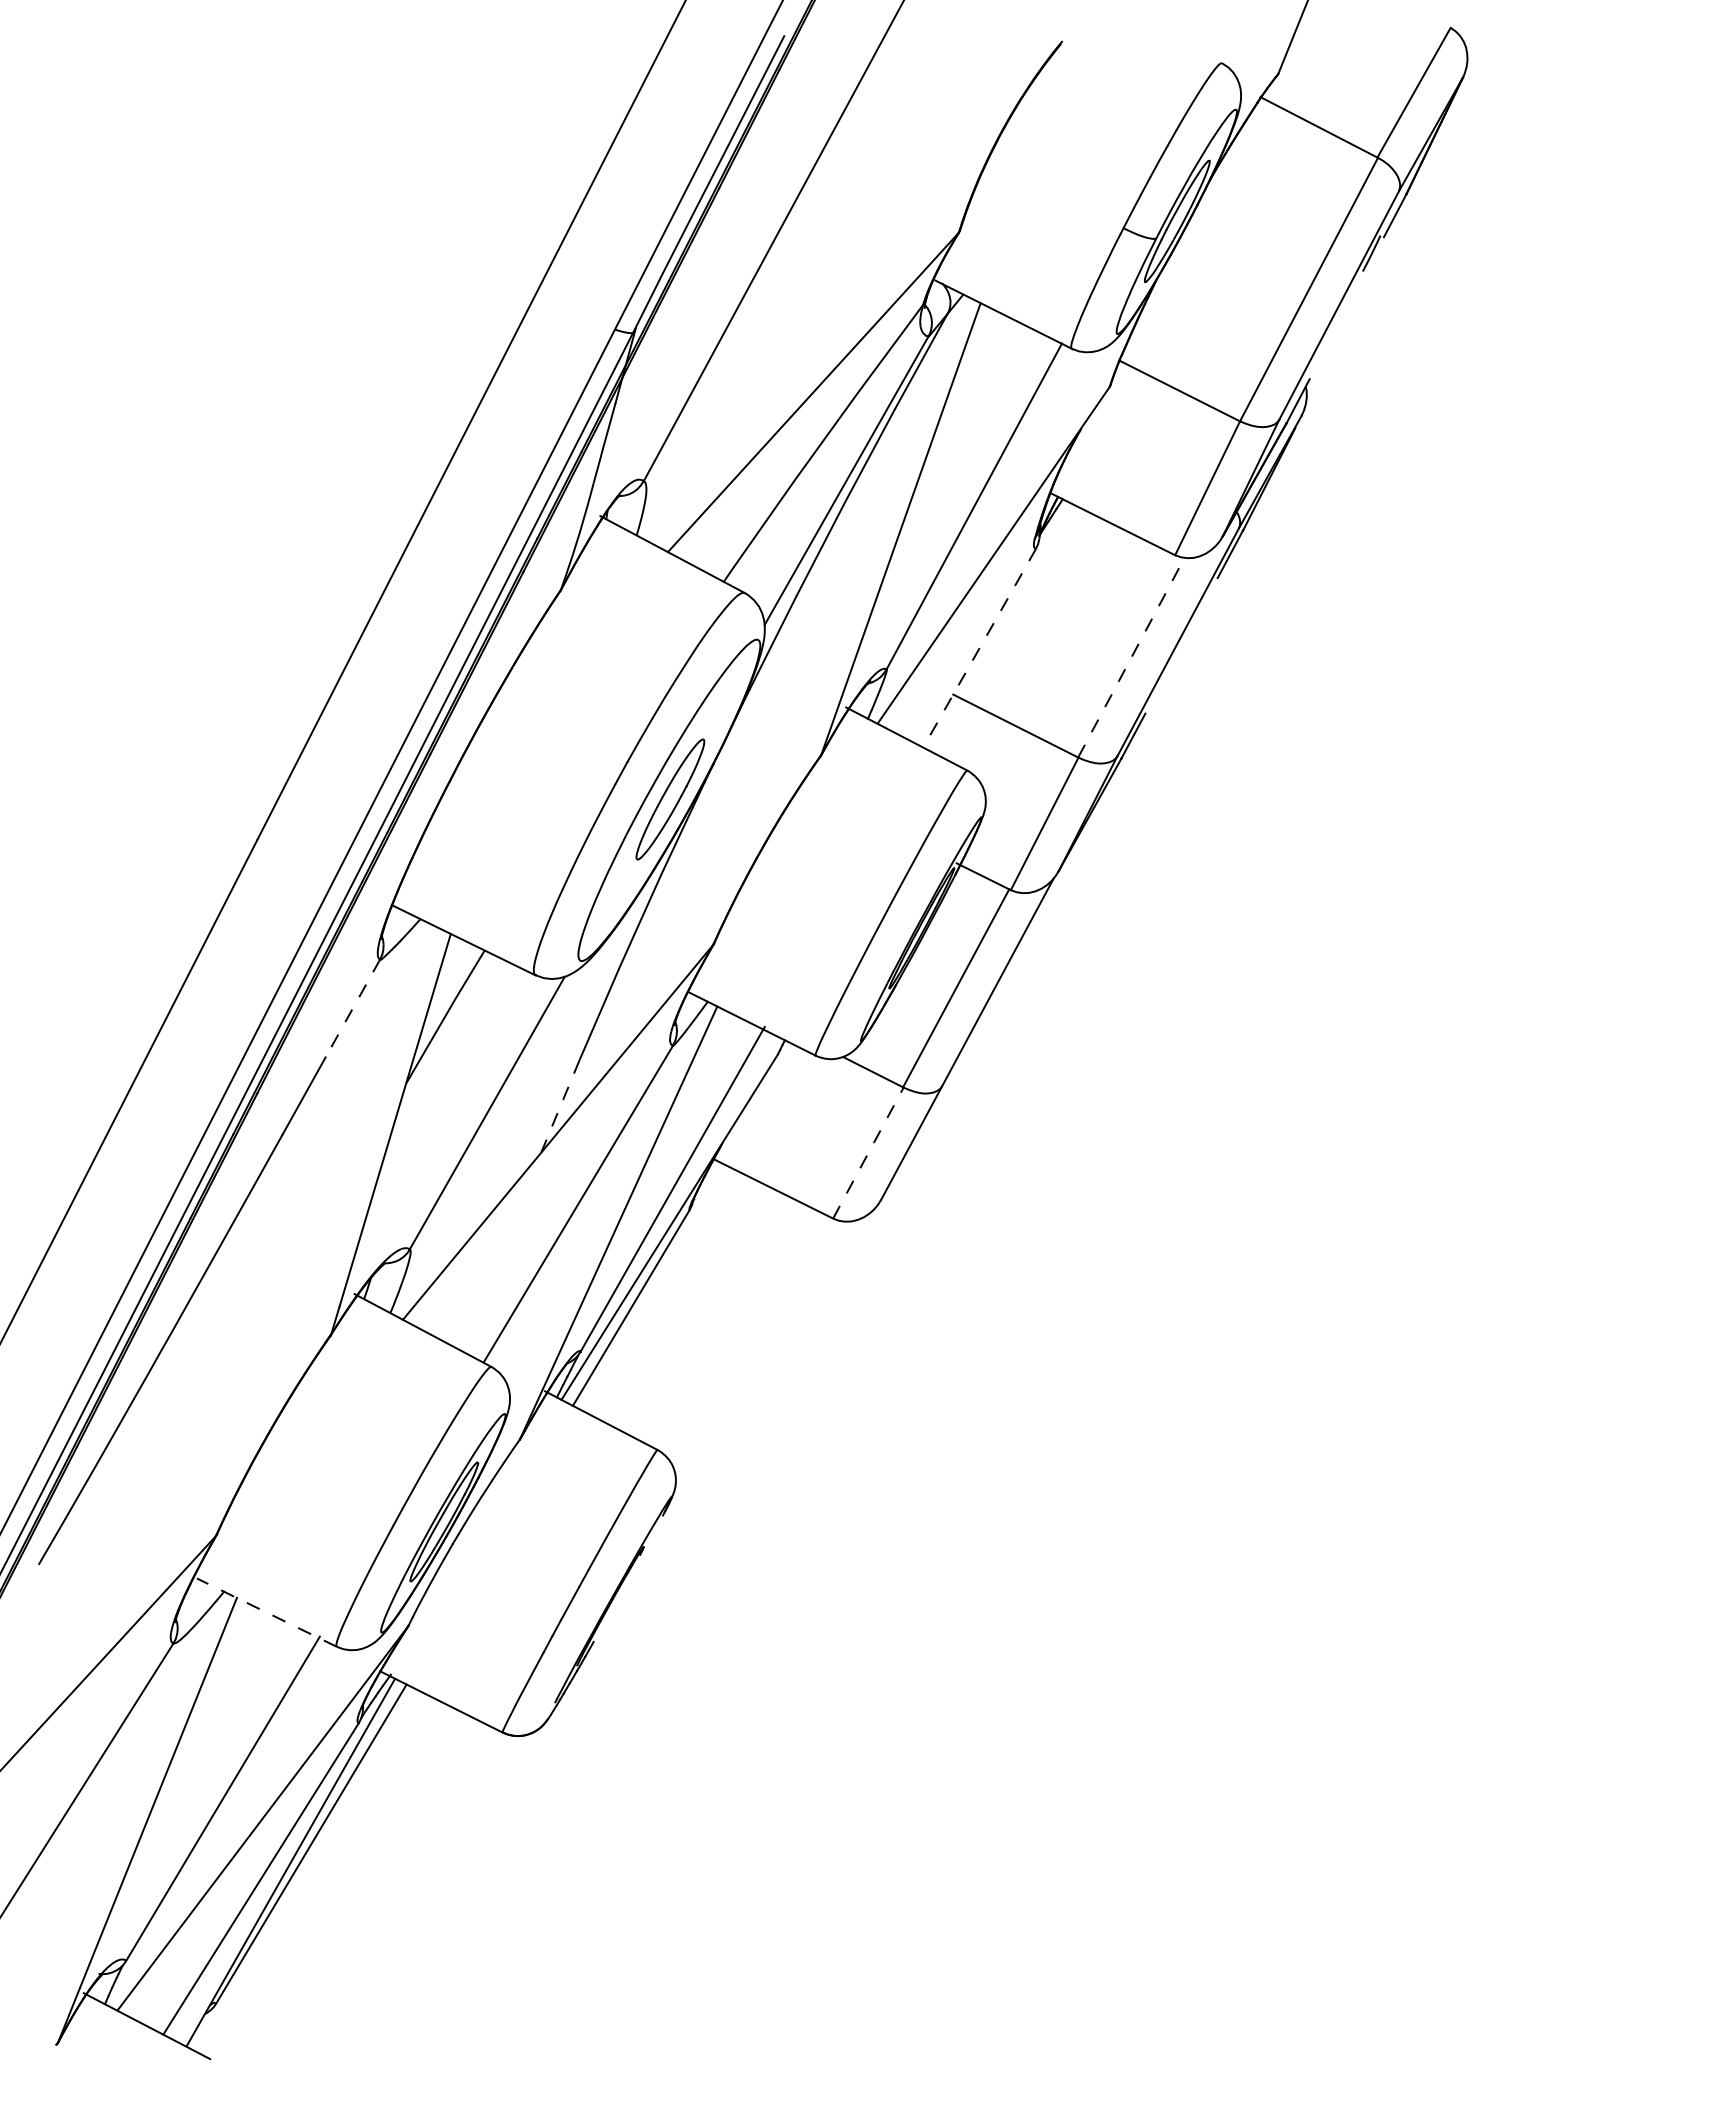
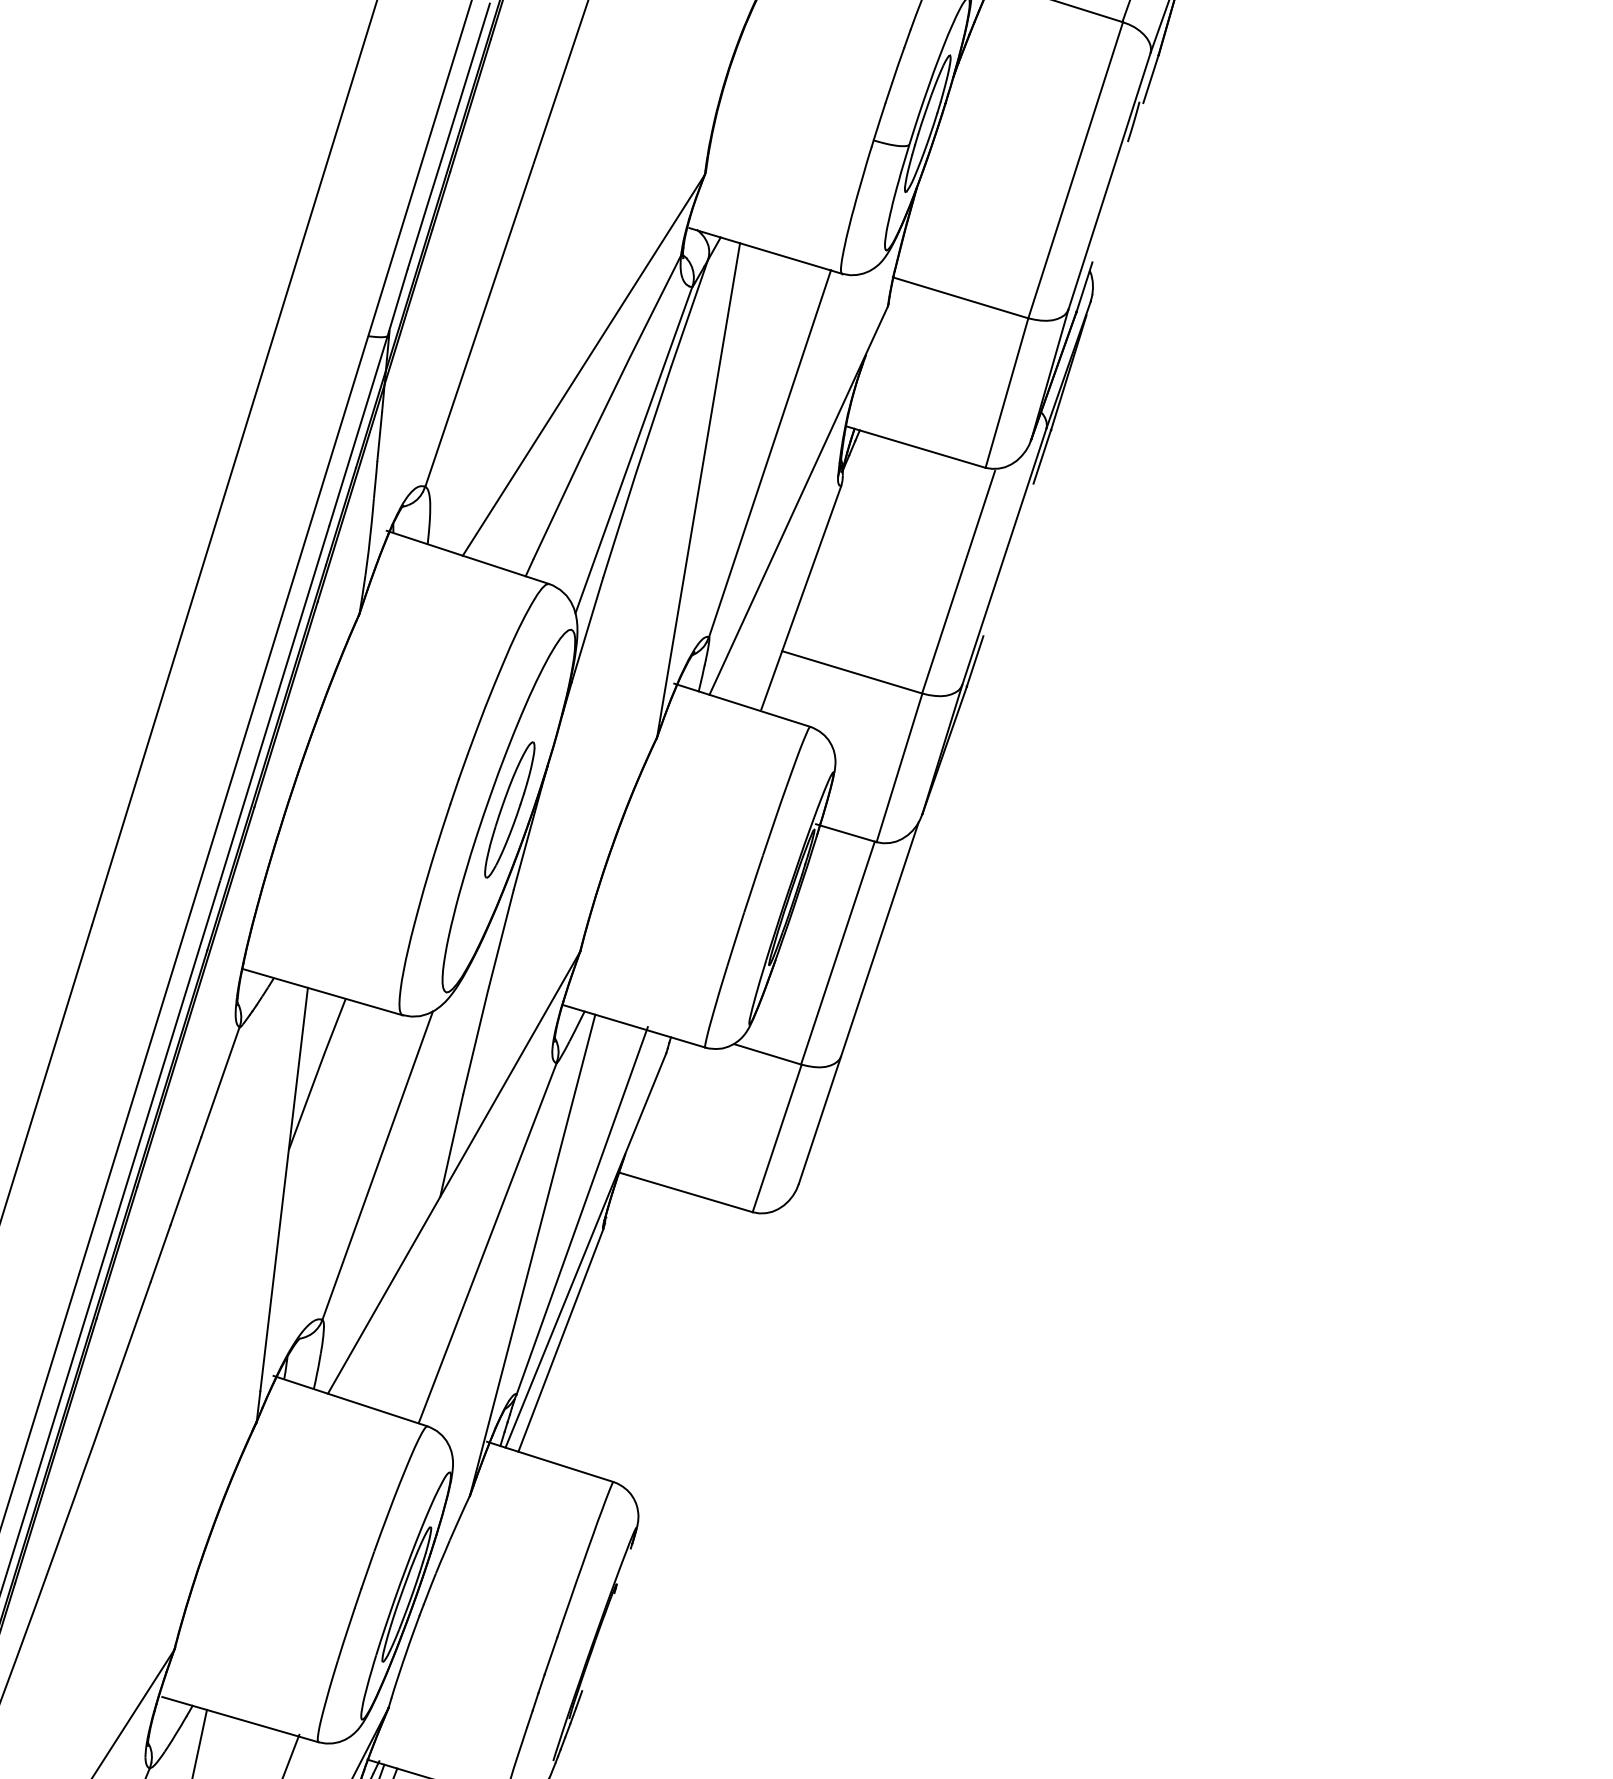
line: (980, 647) -> (801, 597), dashed -> solid
line: (1131, 658) -> (959, 581), dashed -> solid
line: (352, 1008) -> (220, 1082), dashed -> solid
line: (560, 1106) -> (451, 1145), dashed -> solid
line: (868, 1152) -> (777, 1137), dashed -> solid
line: (266, 1612) -> (240, 1719), dashed -> solid

